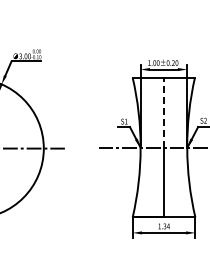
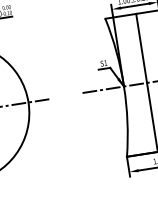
line: (163, 112) -> (141, 48), dashed -> solid

